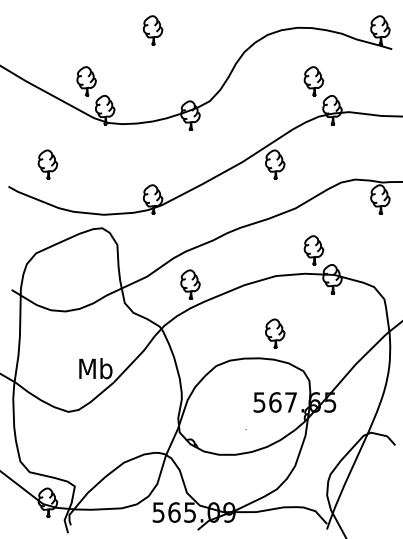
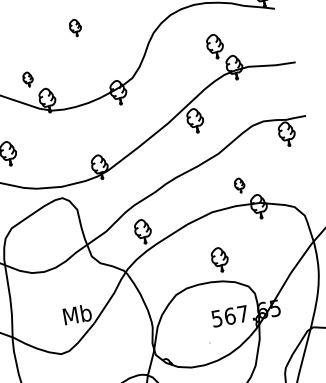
part: (153, 30) -> (75, 28), size x0.7
part: (86, 81) -> (28, 79), size x0.6
part: (313, 250) -> (239, 185), size x0.6

